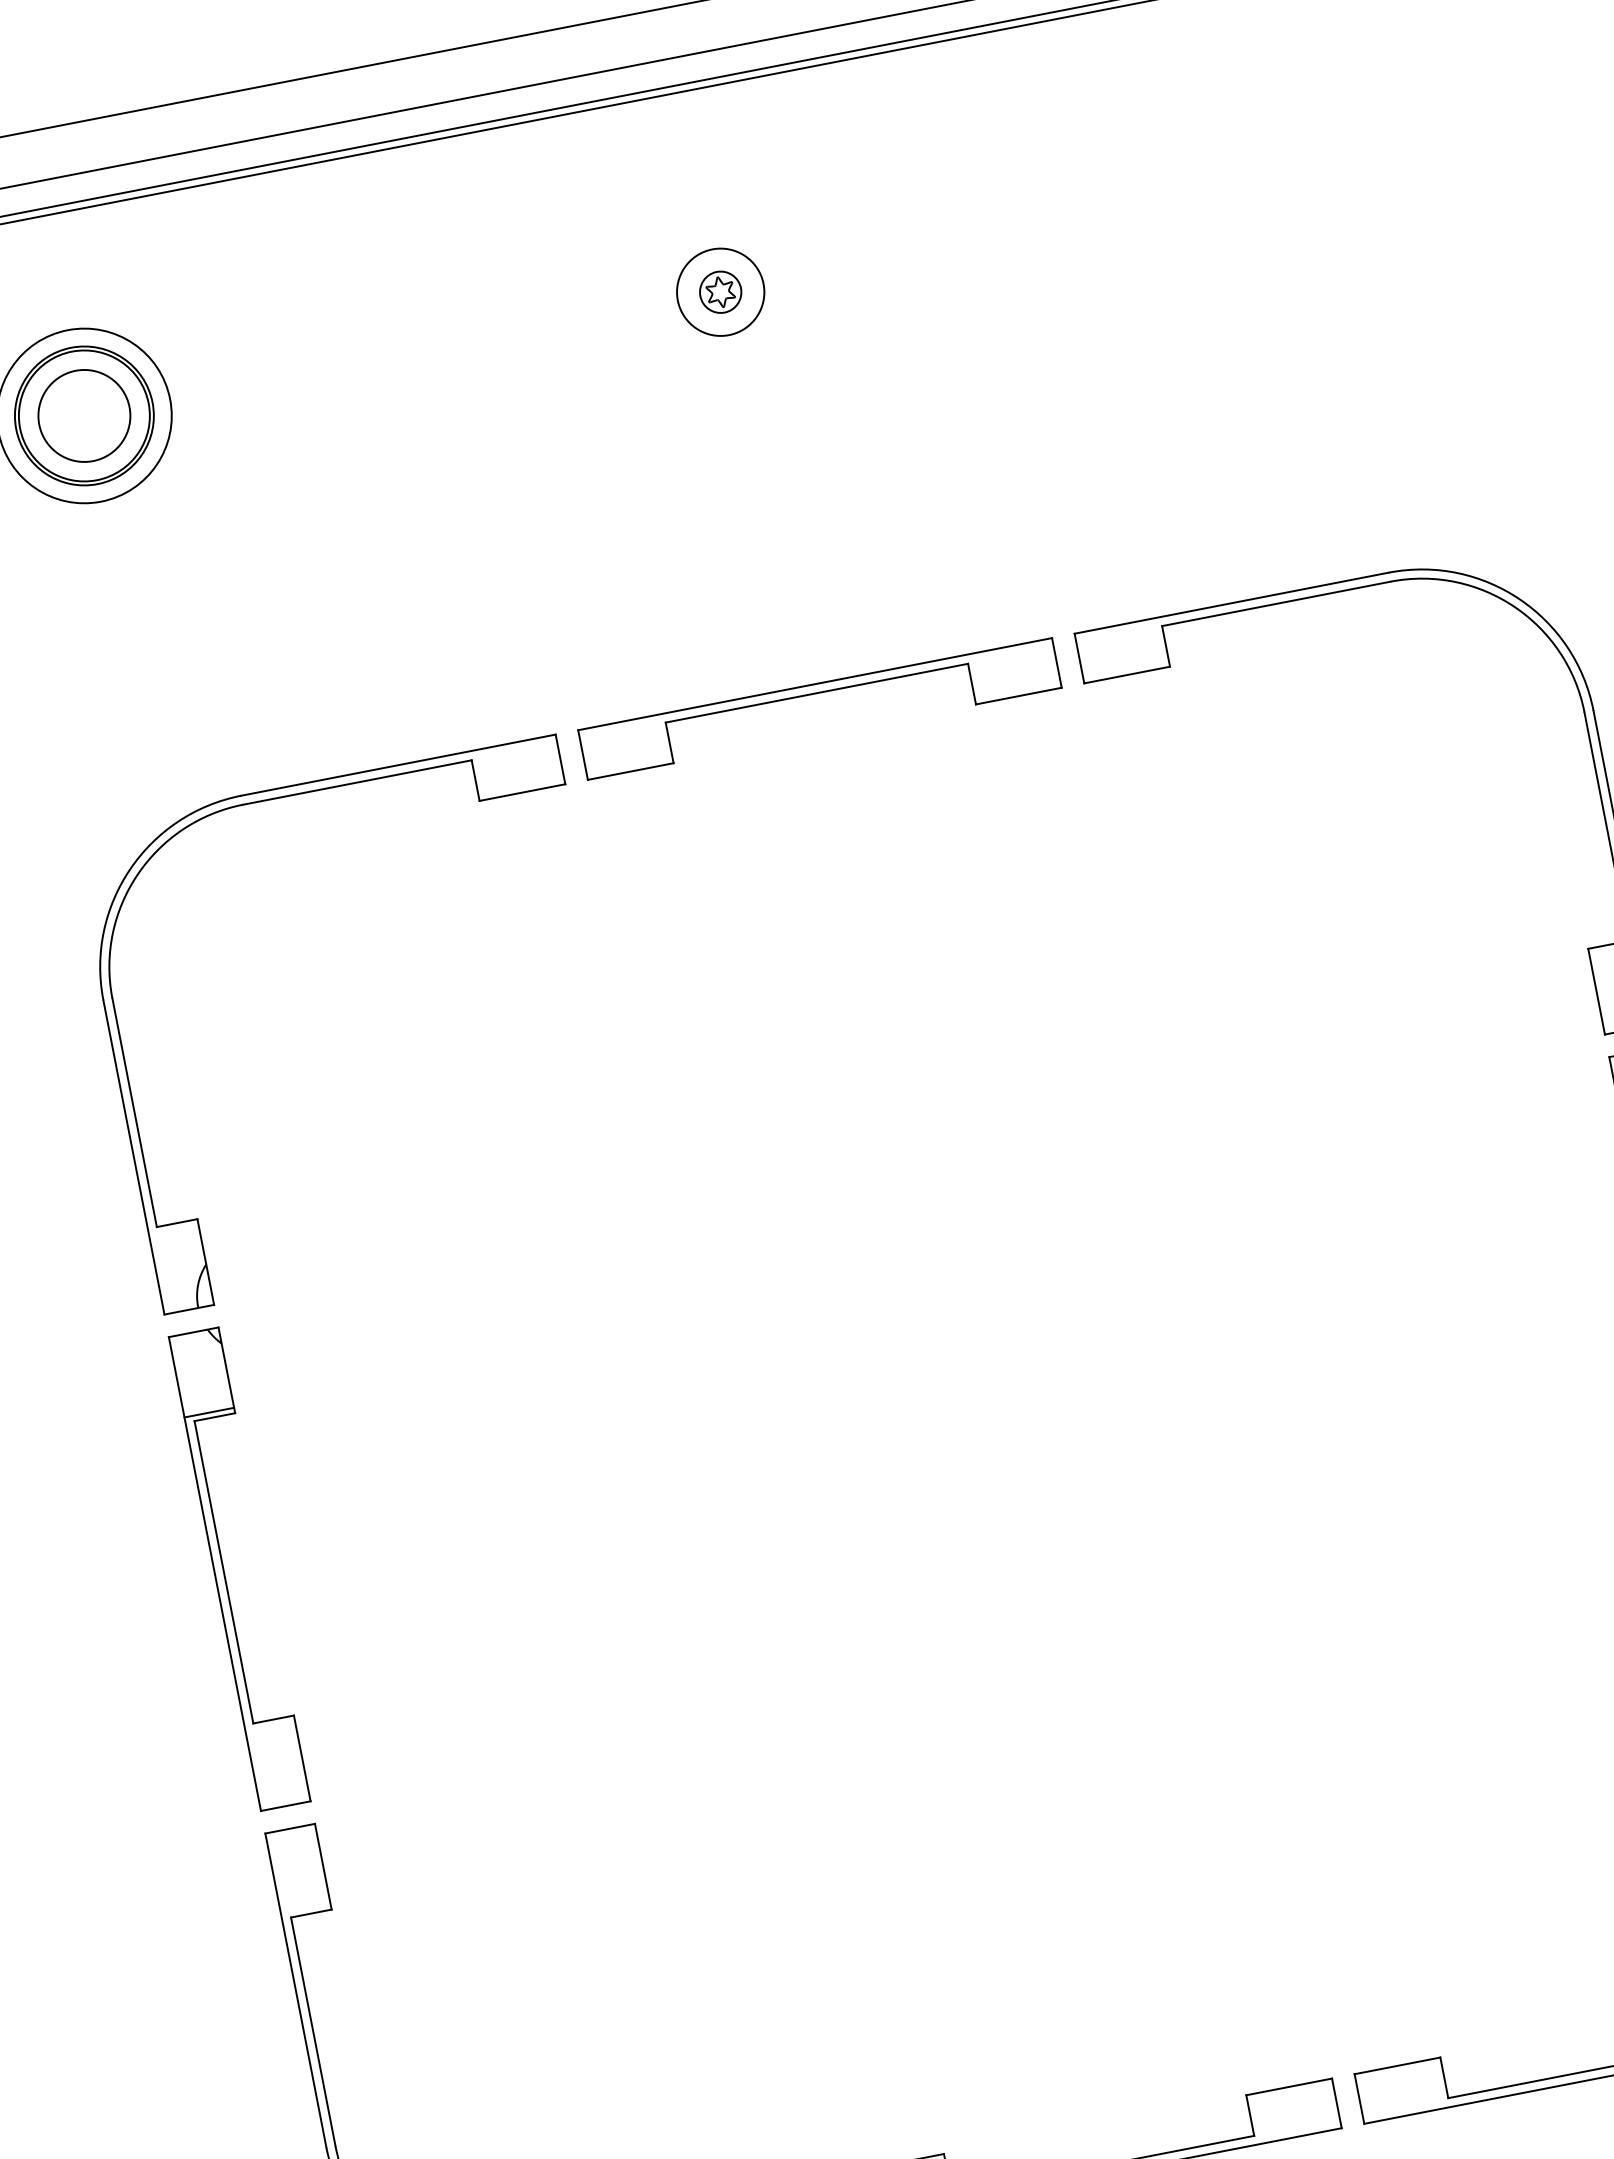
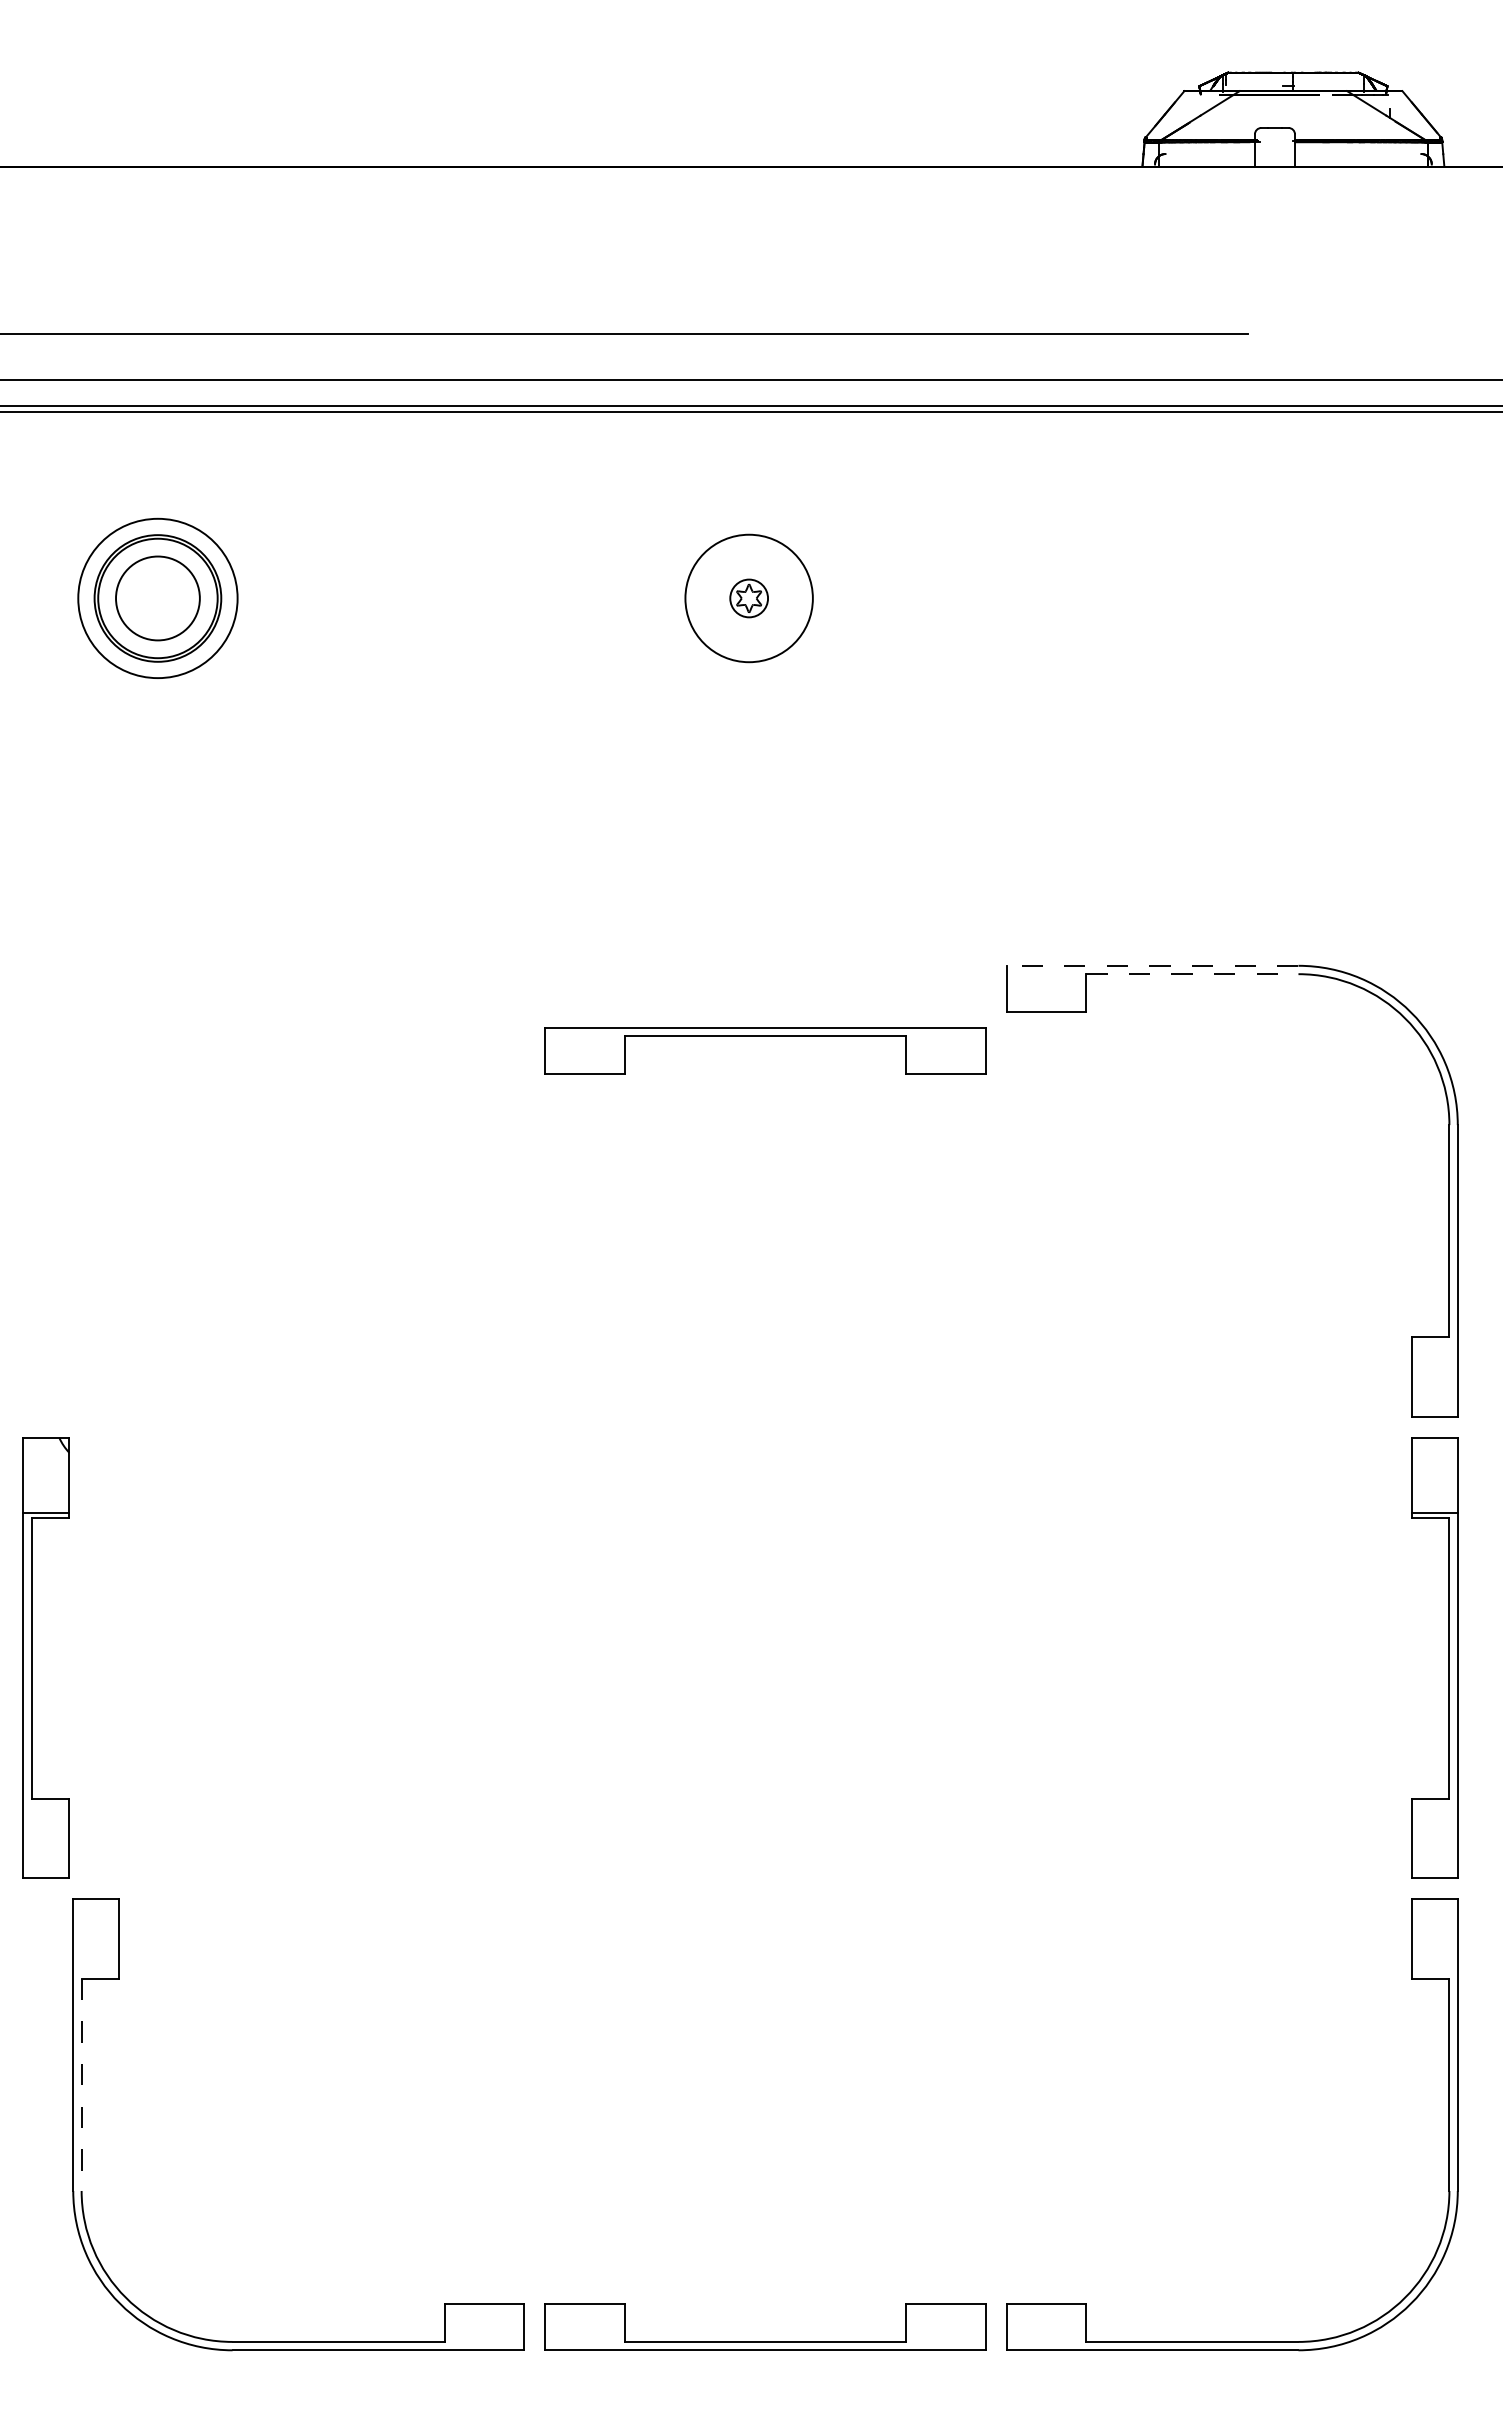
circle: (719, 292) -> (748, 598), size x1.6
line: (1231, 602) -> (1152, 965), solid -> dashed
line: (1276, 604) -> (1192, 974), solid -> dashed
part: (816, 693) -> (765, 1036), moved
part: (314, 791) -> (298, 974), removed
part: (224, 1571) -> (32, 1657), moved
line: (313, 2032) -> (81, 2085), solid -> dashed

